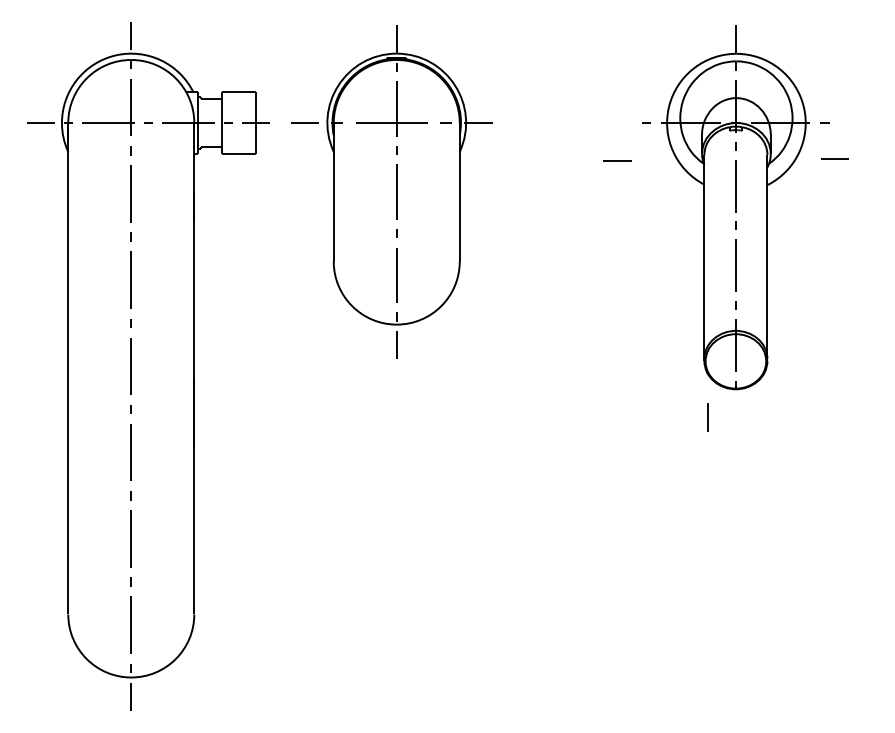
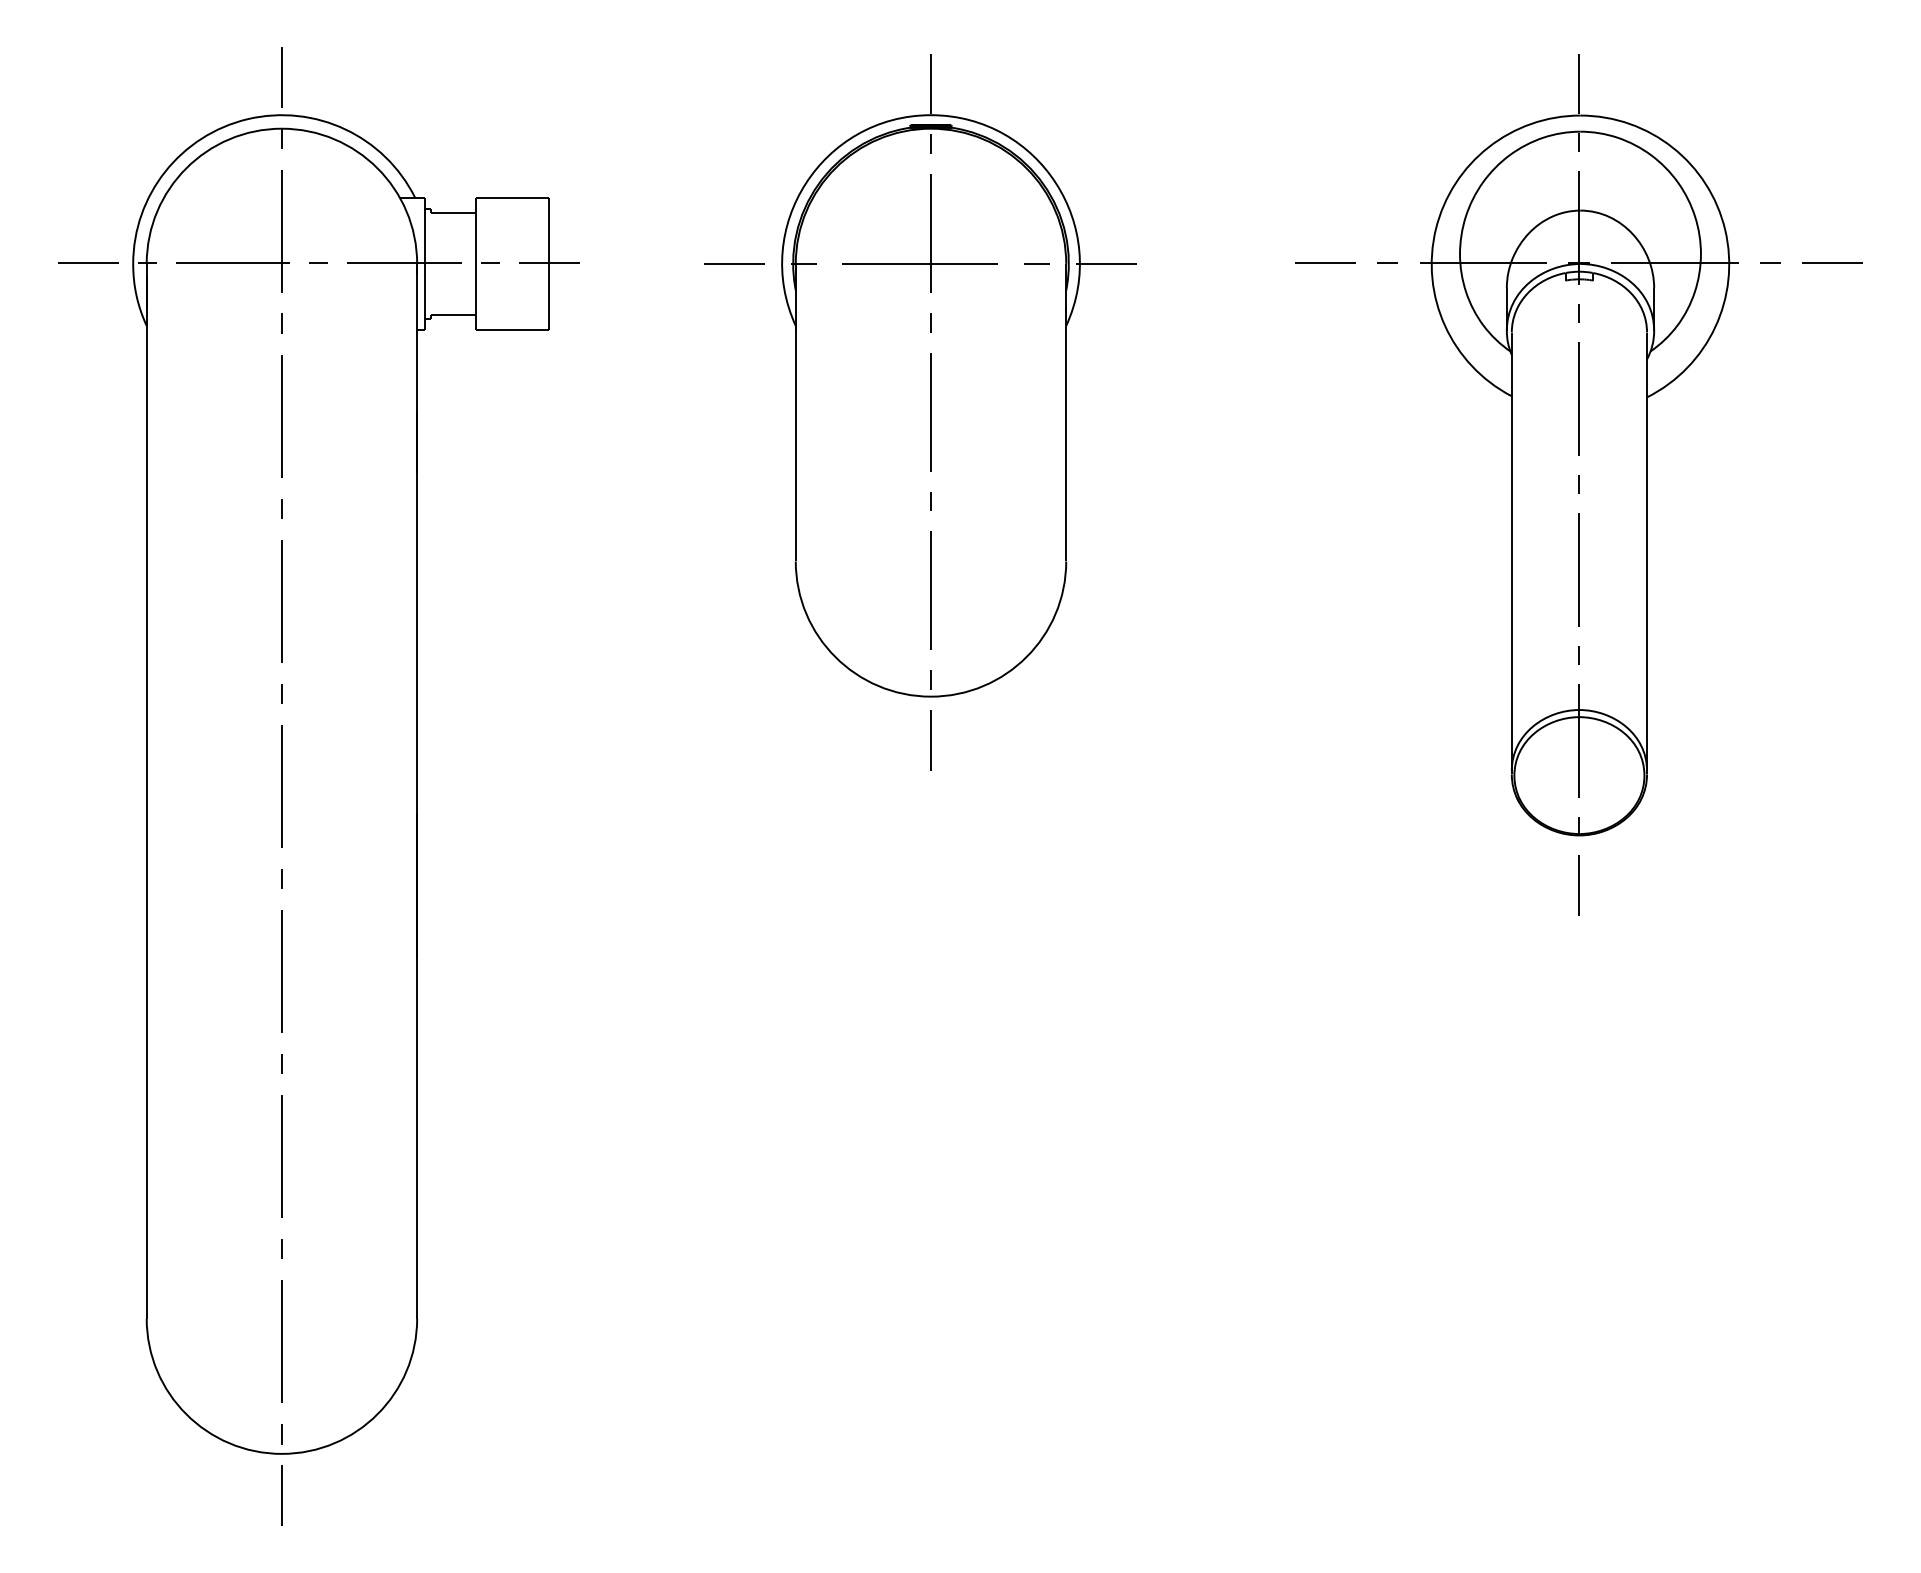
line: (834, 158) -> (1831, 262), moved
line: (617, 160) -> (1325, 262), moved
part: (391, 191) -> (919, 410), moved
line: (707, 417) -> (1578, 885), moved

